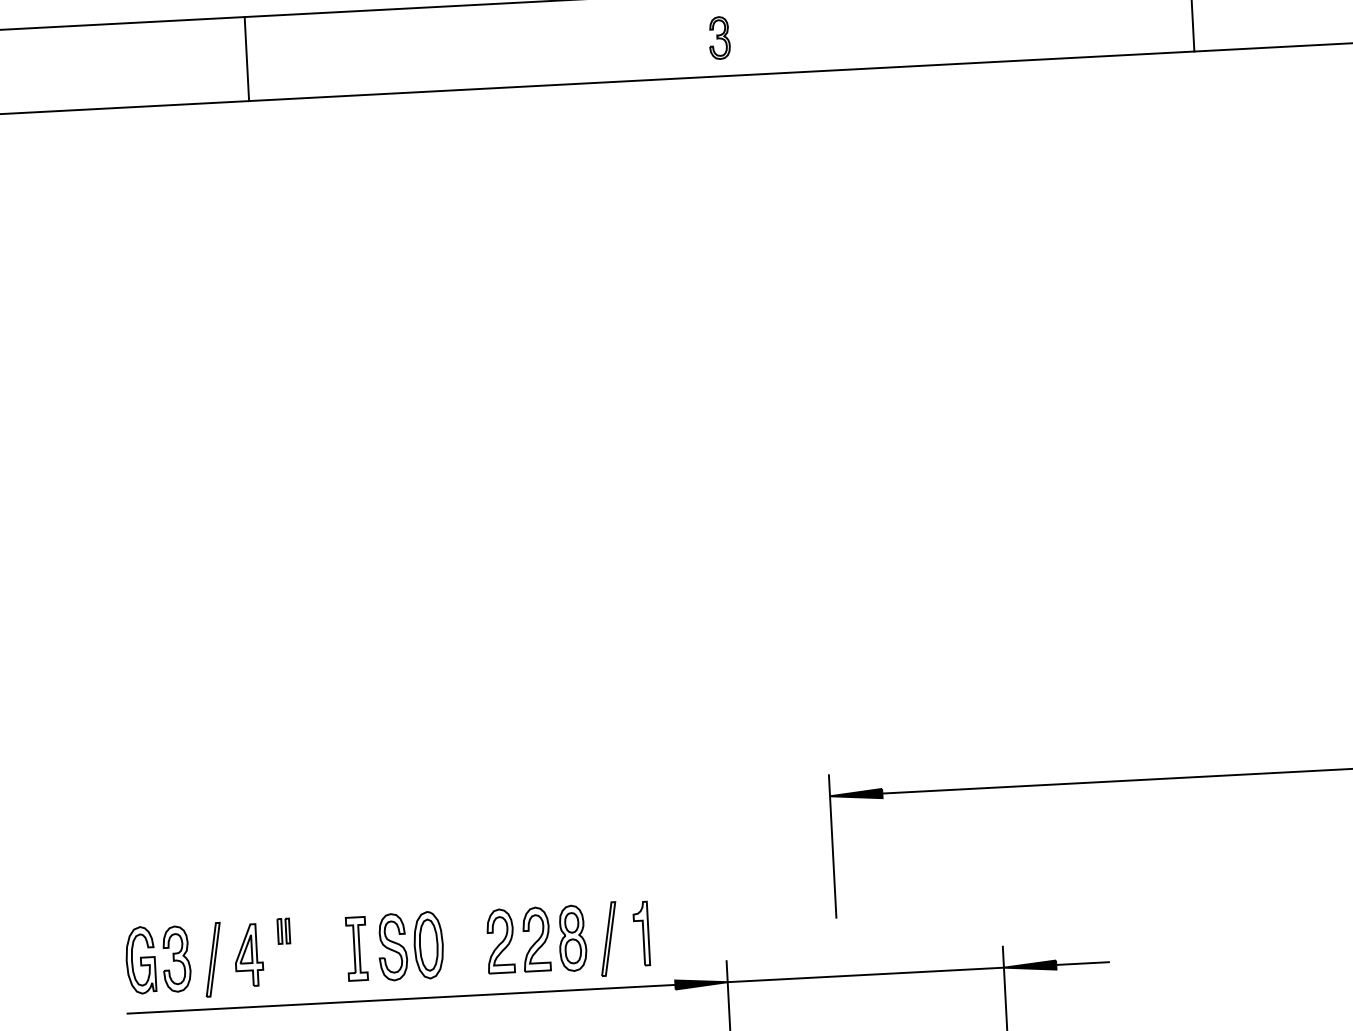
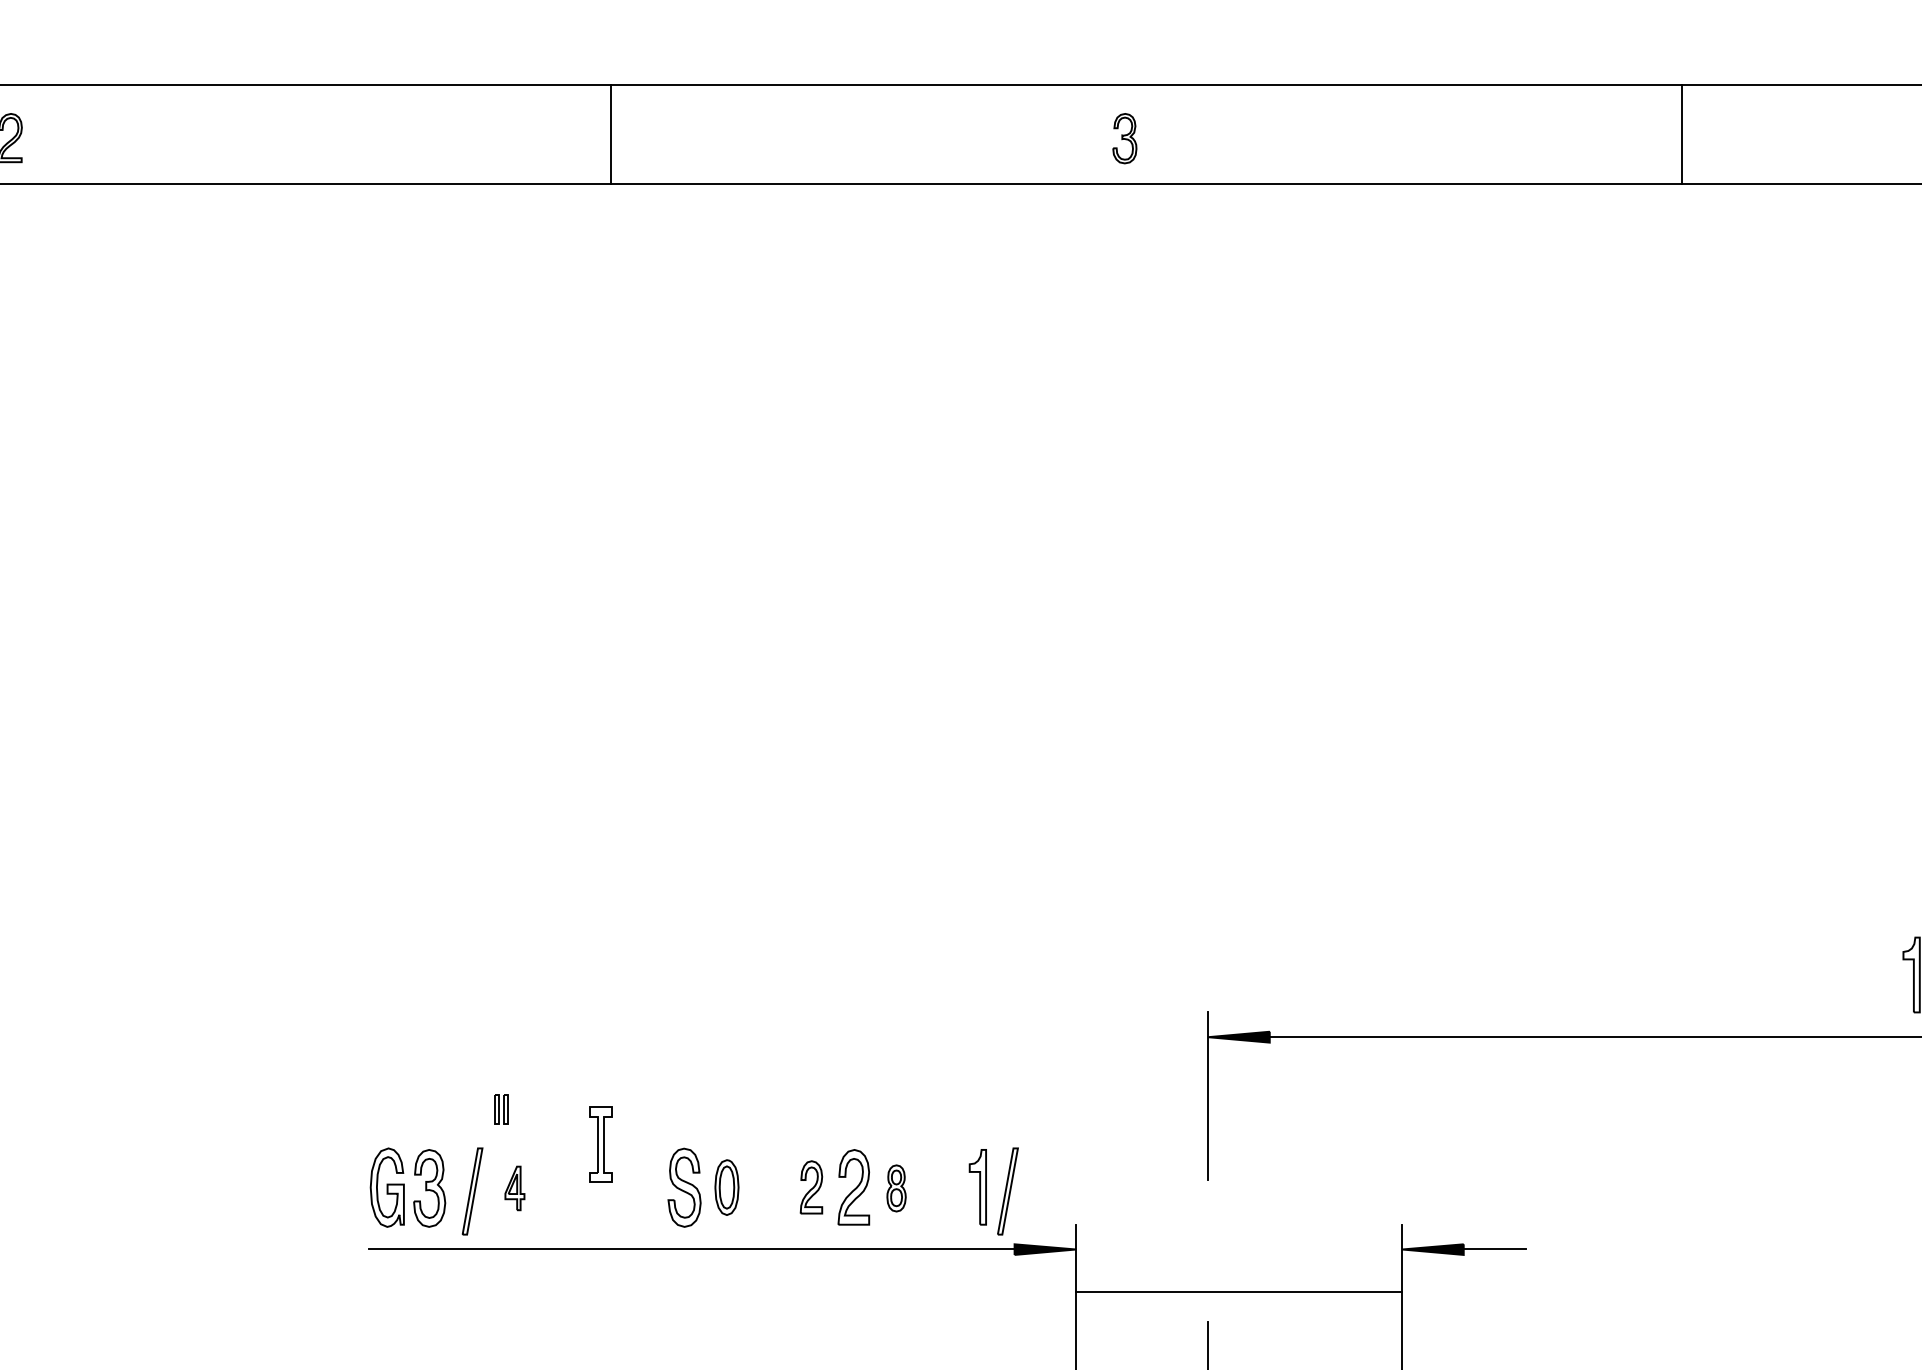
line: (246, 58) -> (610, 133), moved
part: (283, 931) -> (501, 1109), moved
part: (572, 938) -> (896, 1188), size x0.6
part: (608, 939) -> (1007, 1191), moved
part: (500, 941) -> (811, 1187), size x0.7
part: (428, 945) -> (726, 1187), size x0.7
part: (356, 948) -> (600, 1144), moved
part: (248, 955) -> (514, 1188), size x0.6
line: (866, 974) -> (1239, 1292), moved

